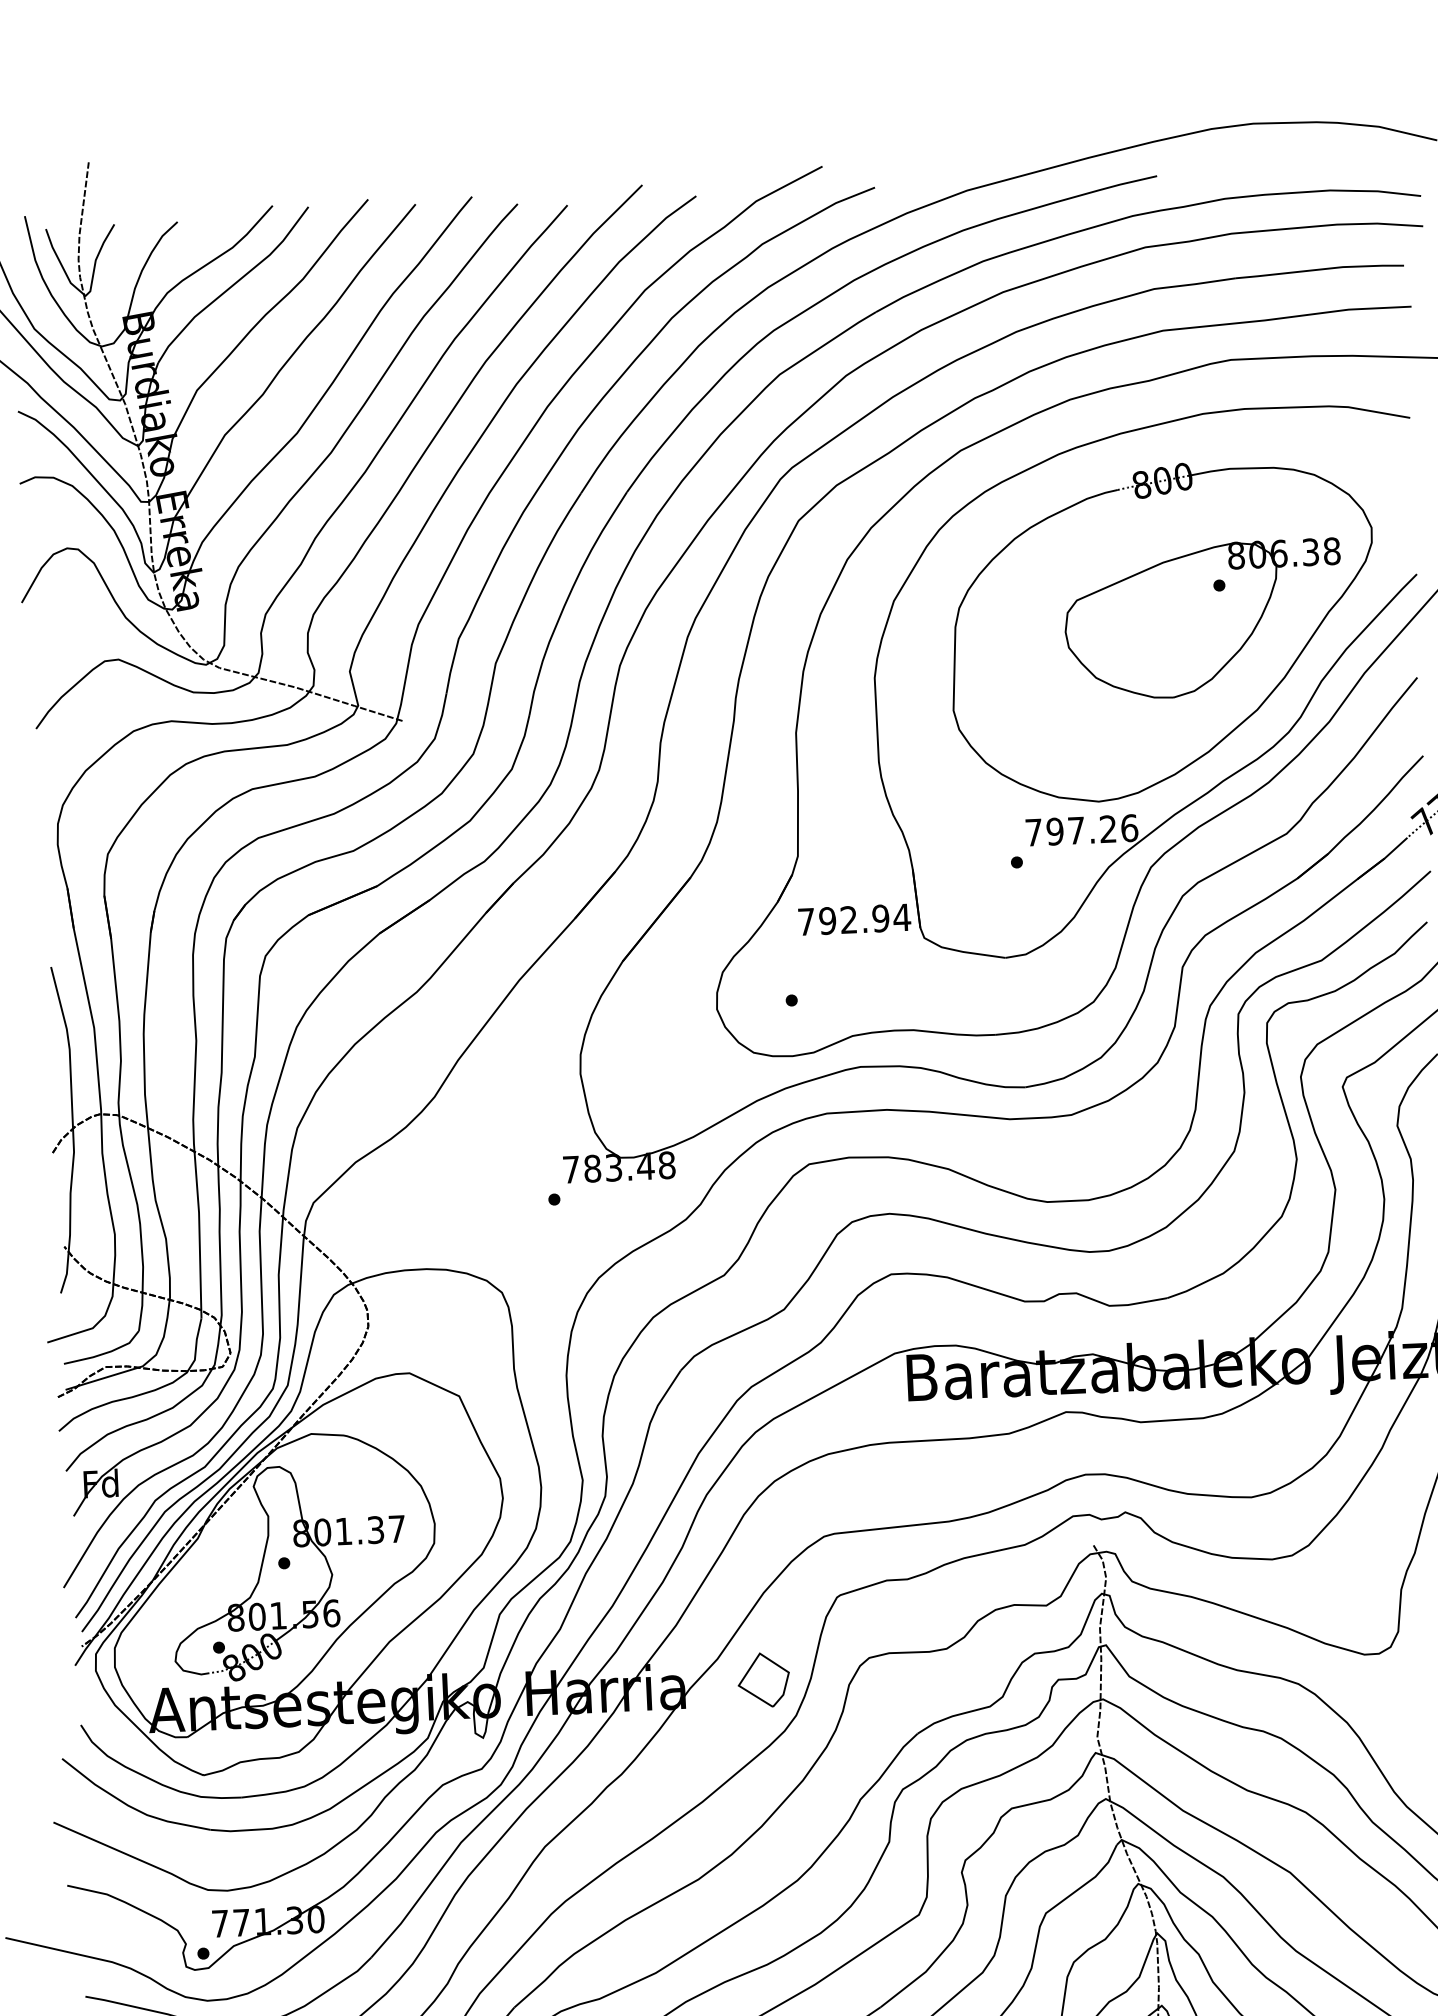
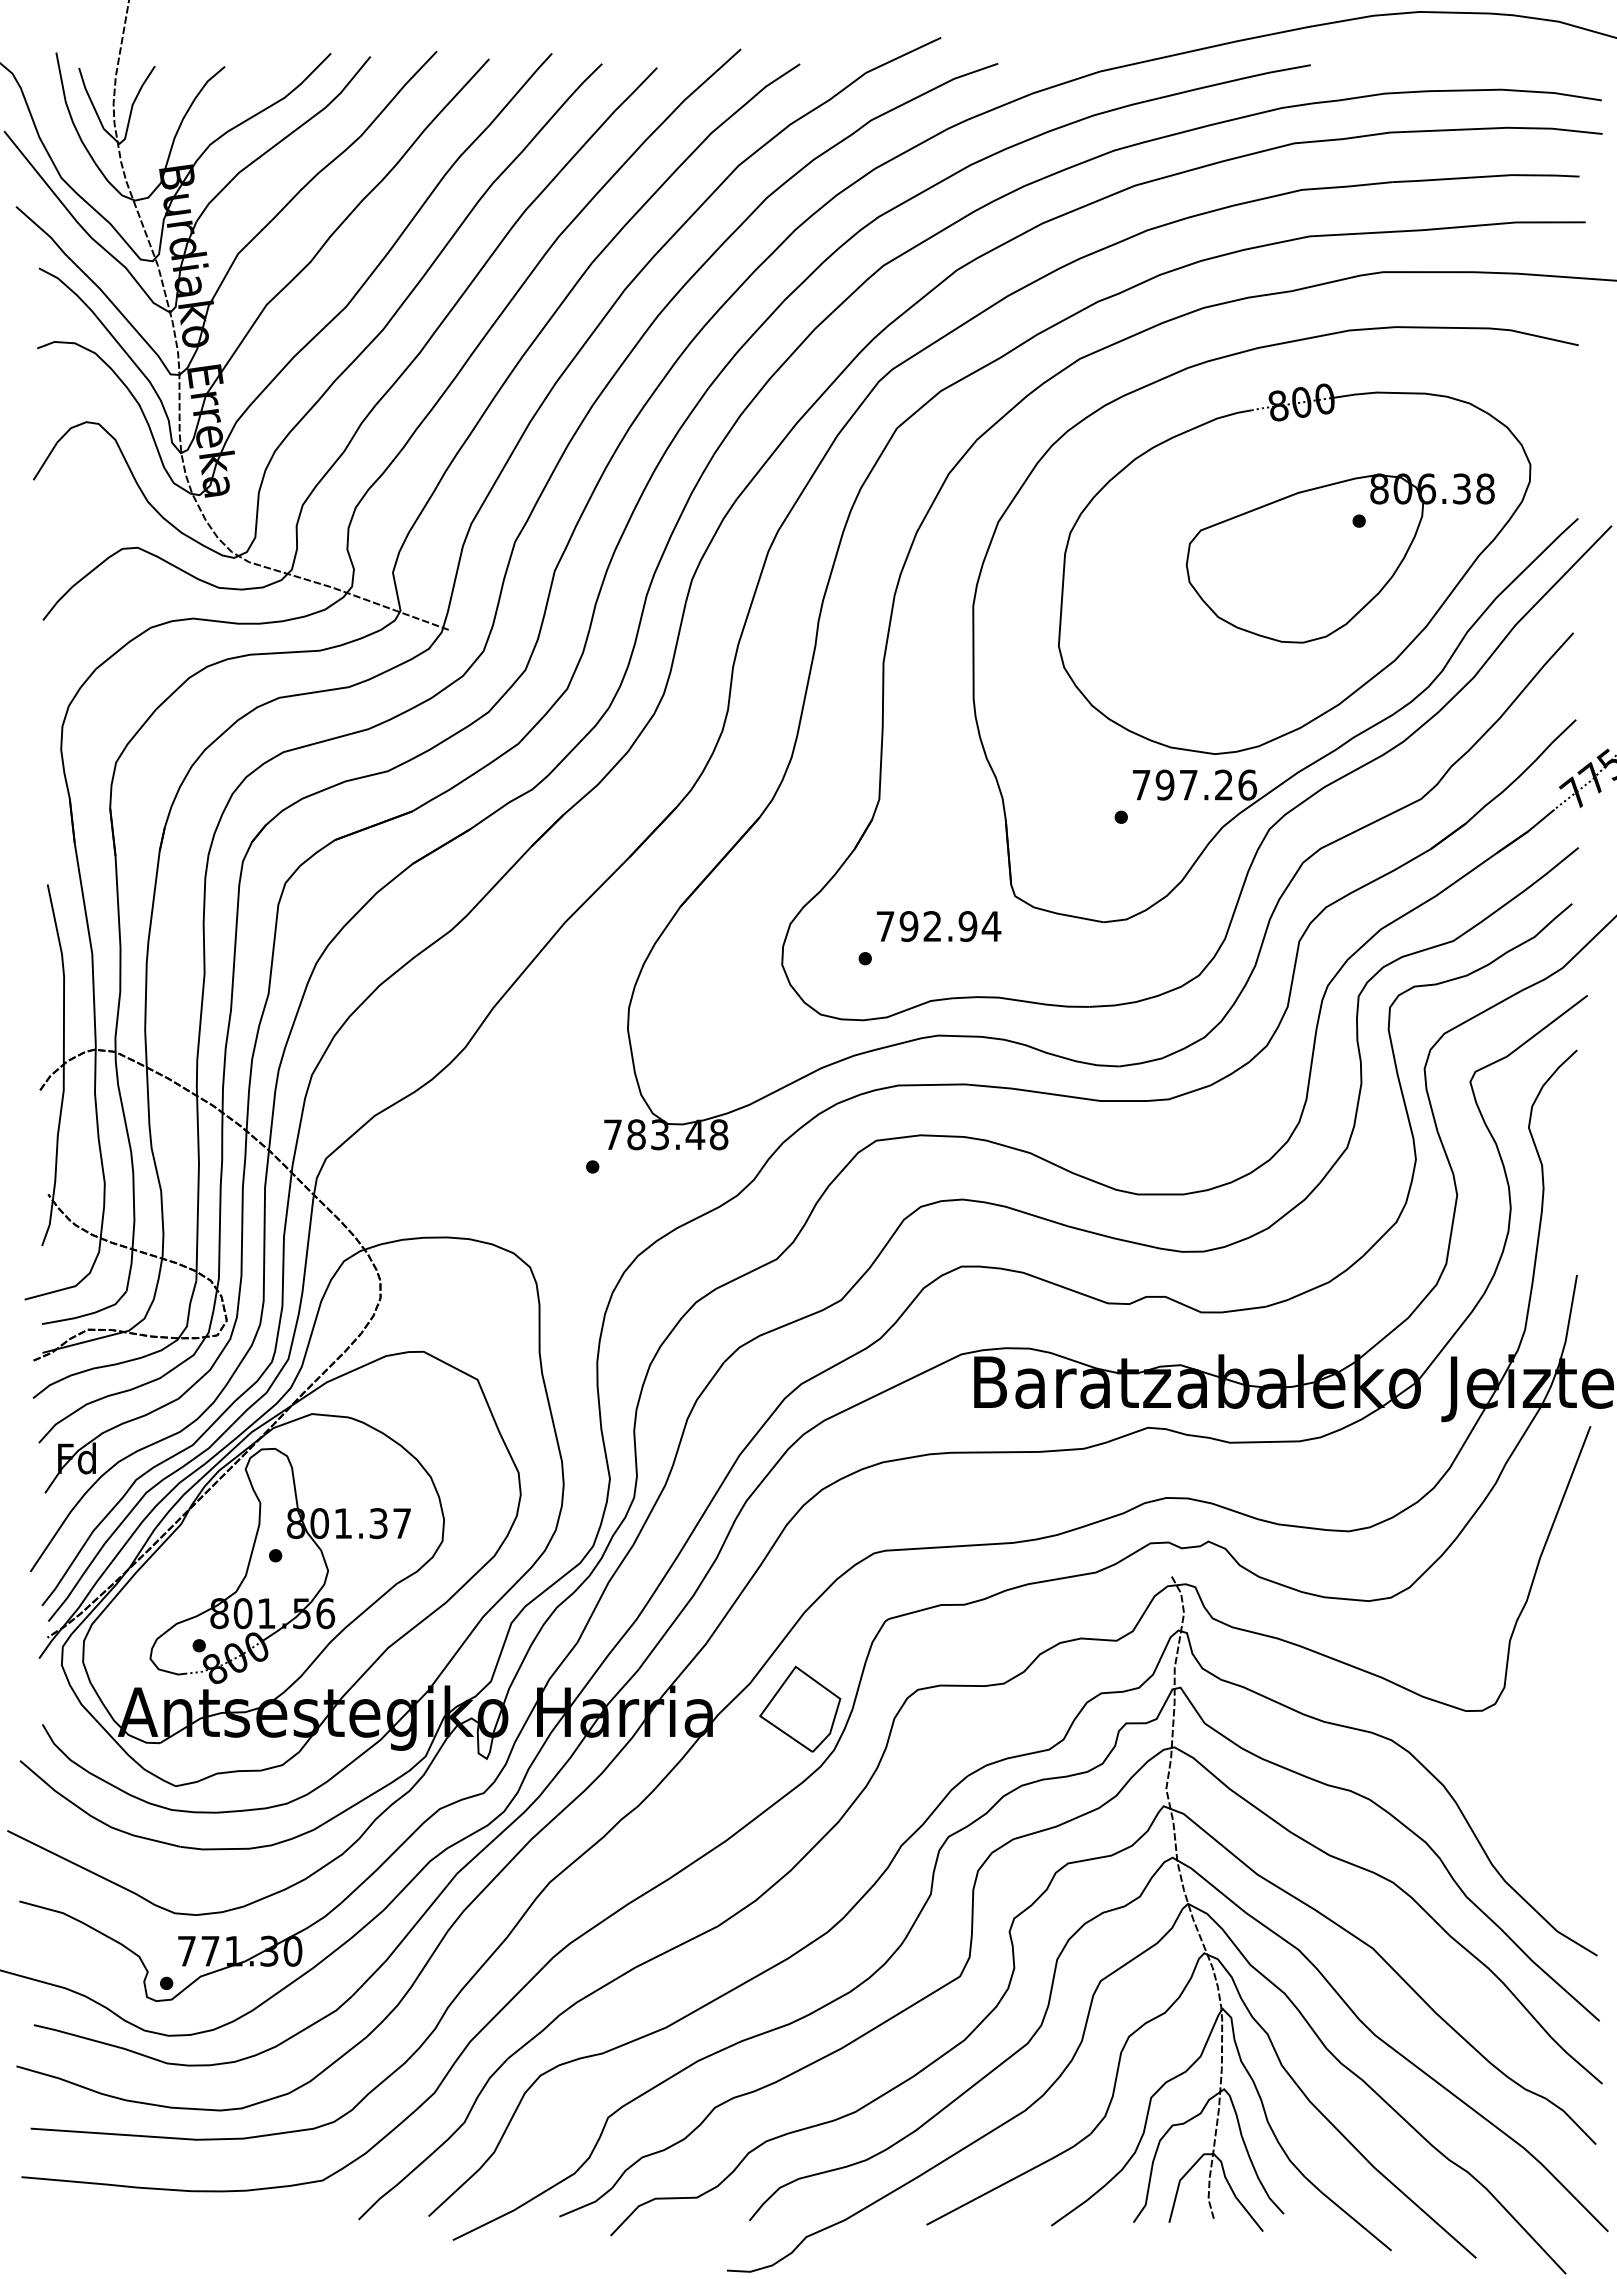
text: (854, 919) -> (938, 926), moved
part: (764, 1679) -> (800, 1708), size x1.43

